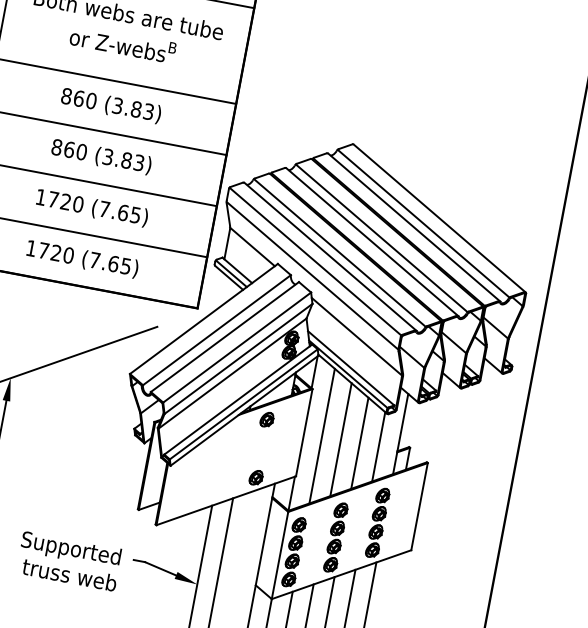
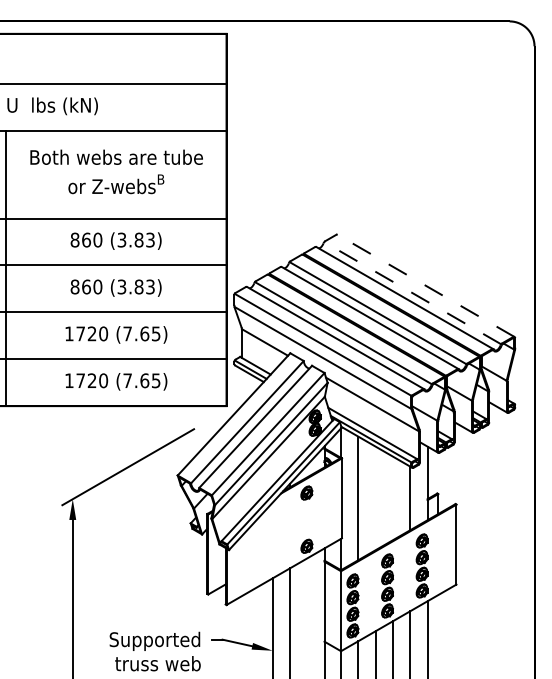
line: (439, 217) -> (425, 285), solid -> dashed
line: (423, 222) -> (412, 292), solid -> dashed
line: (340, 439) -> (375, 498), removed
line: (359, 443) -> (392, 498), removed

